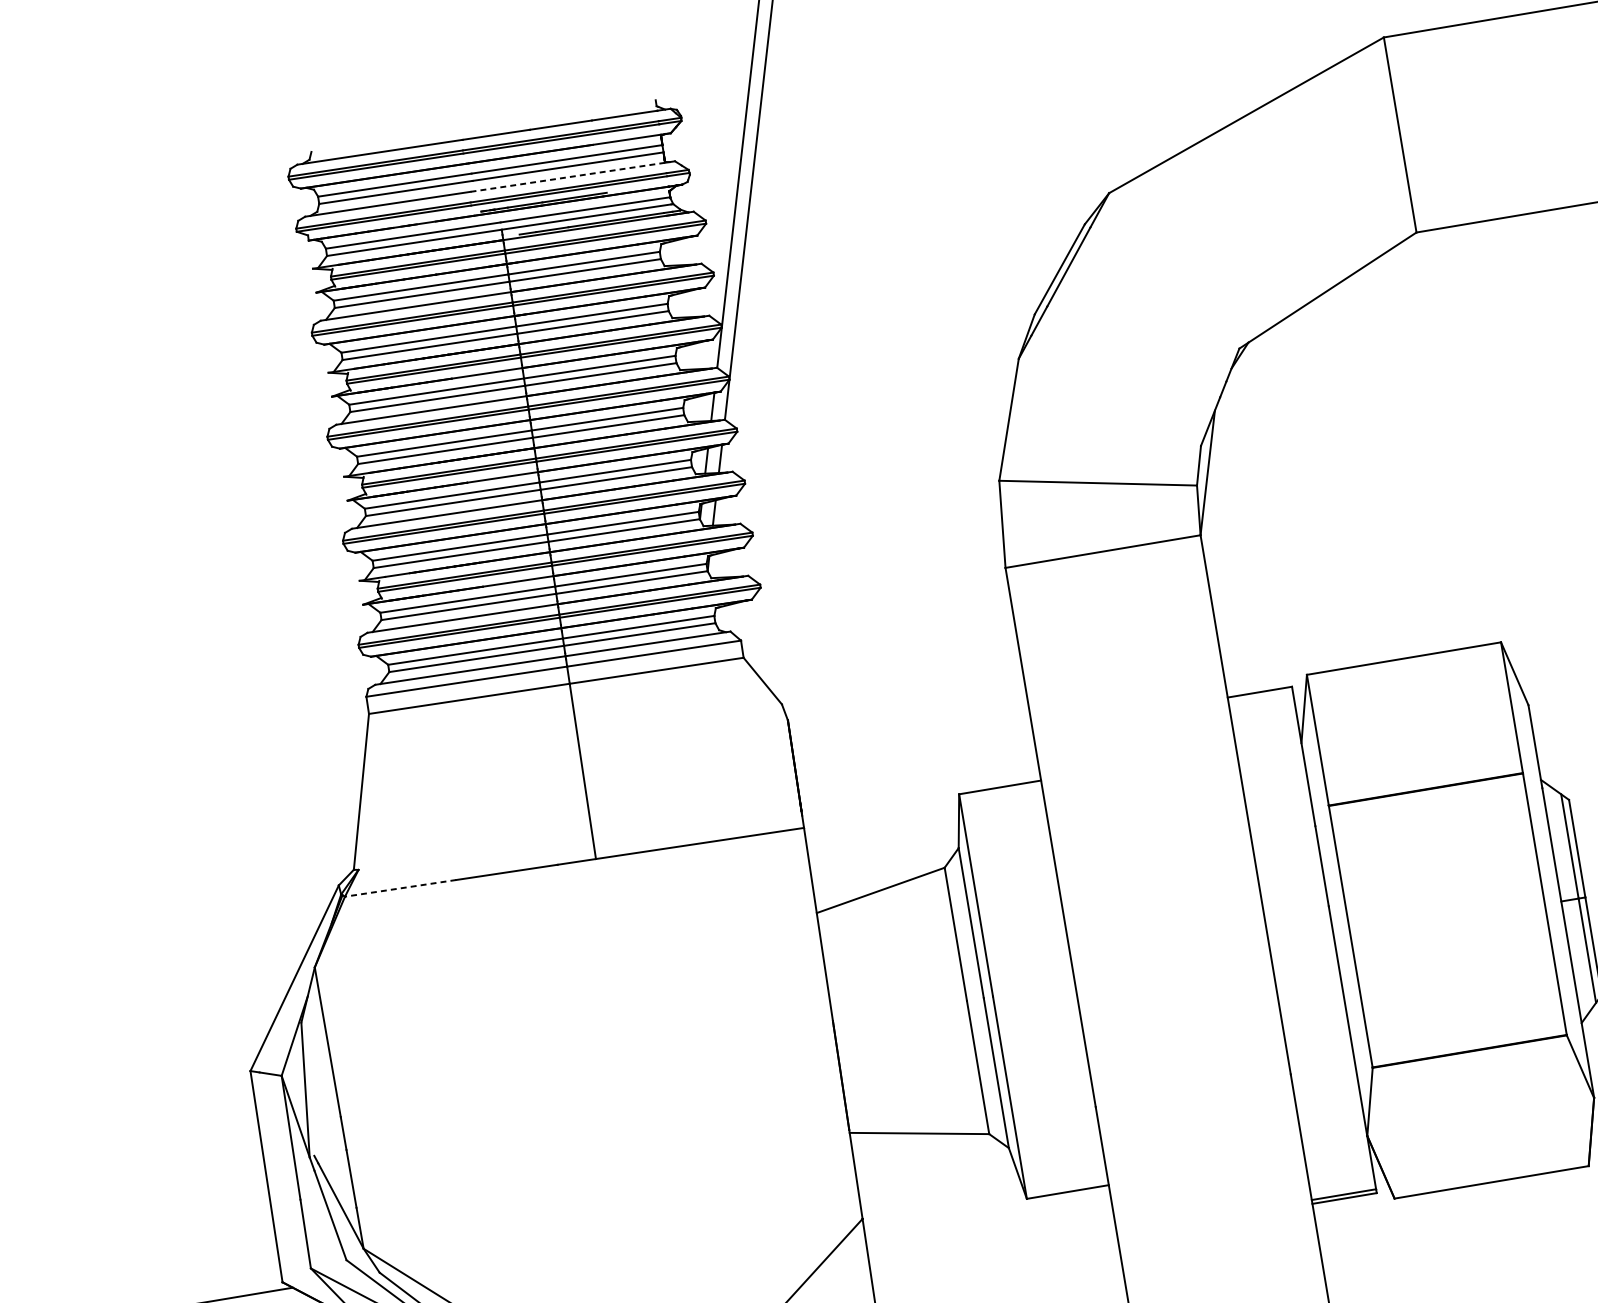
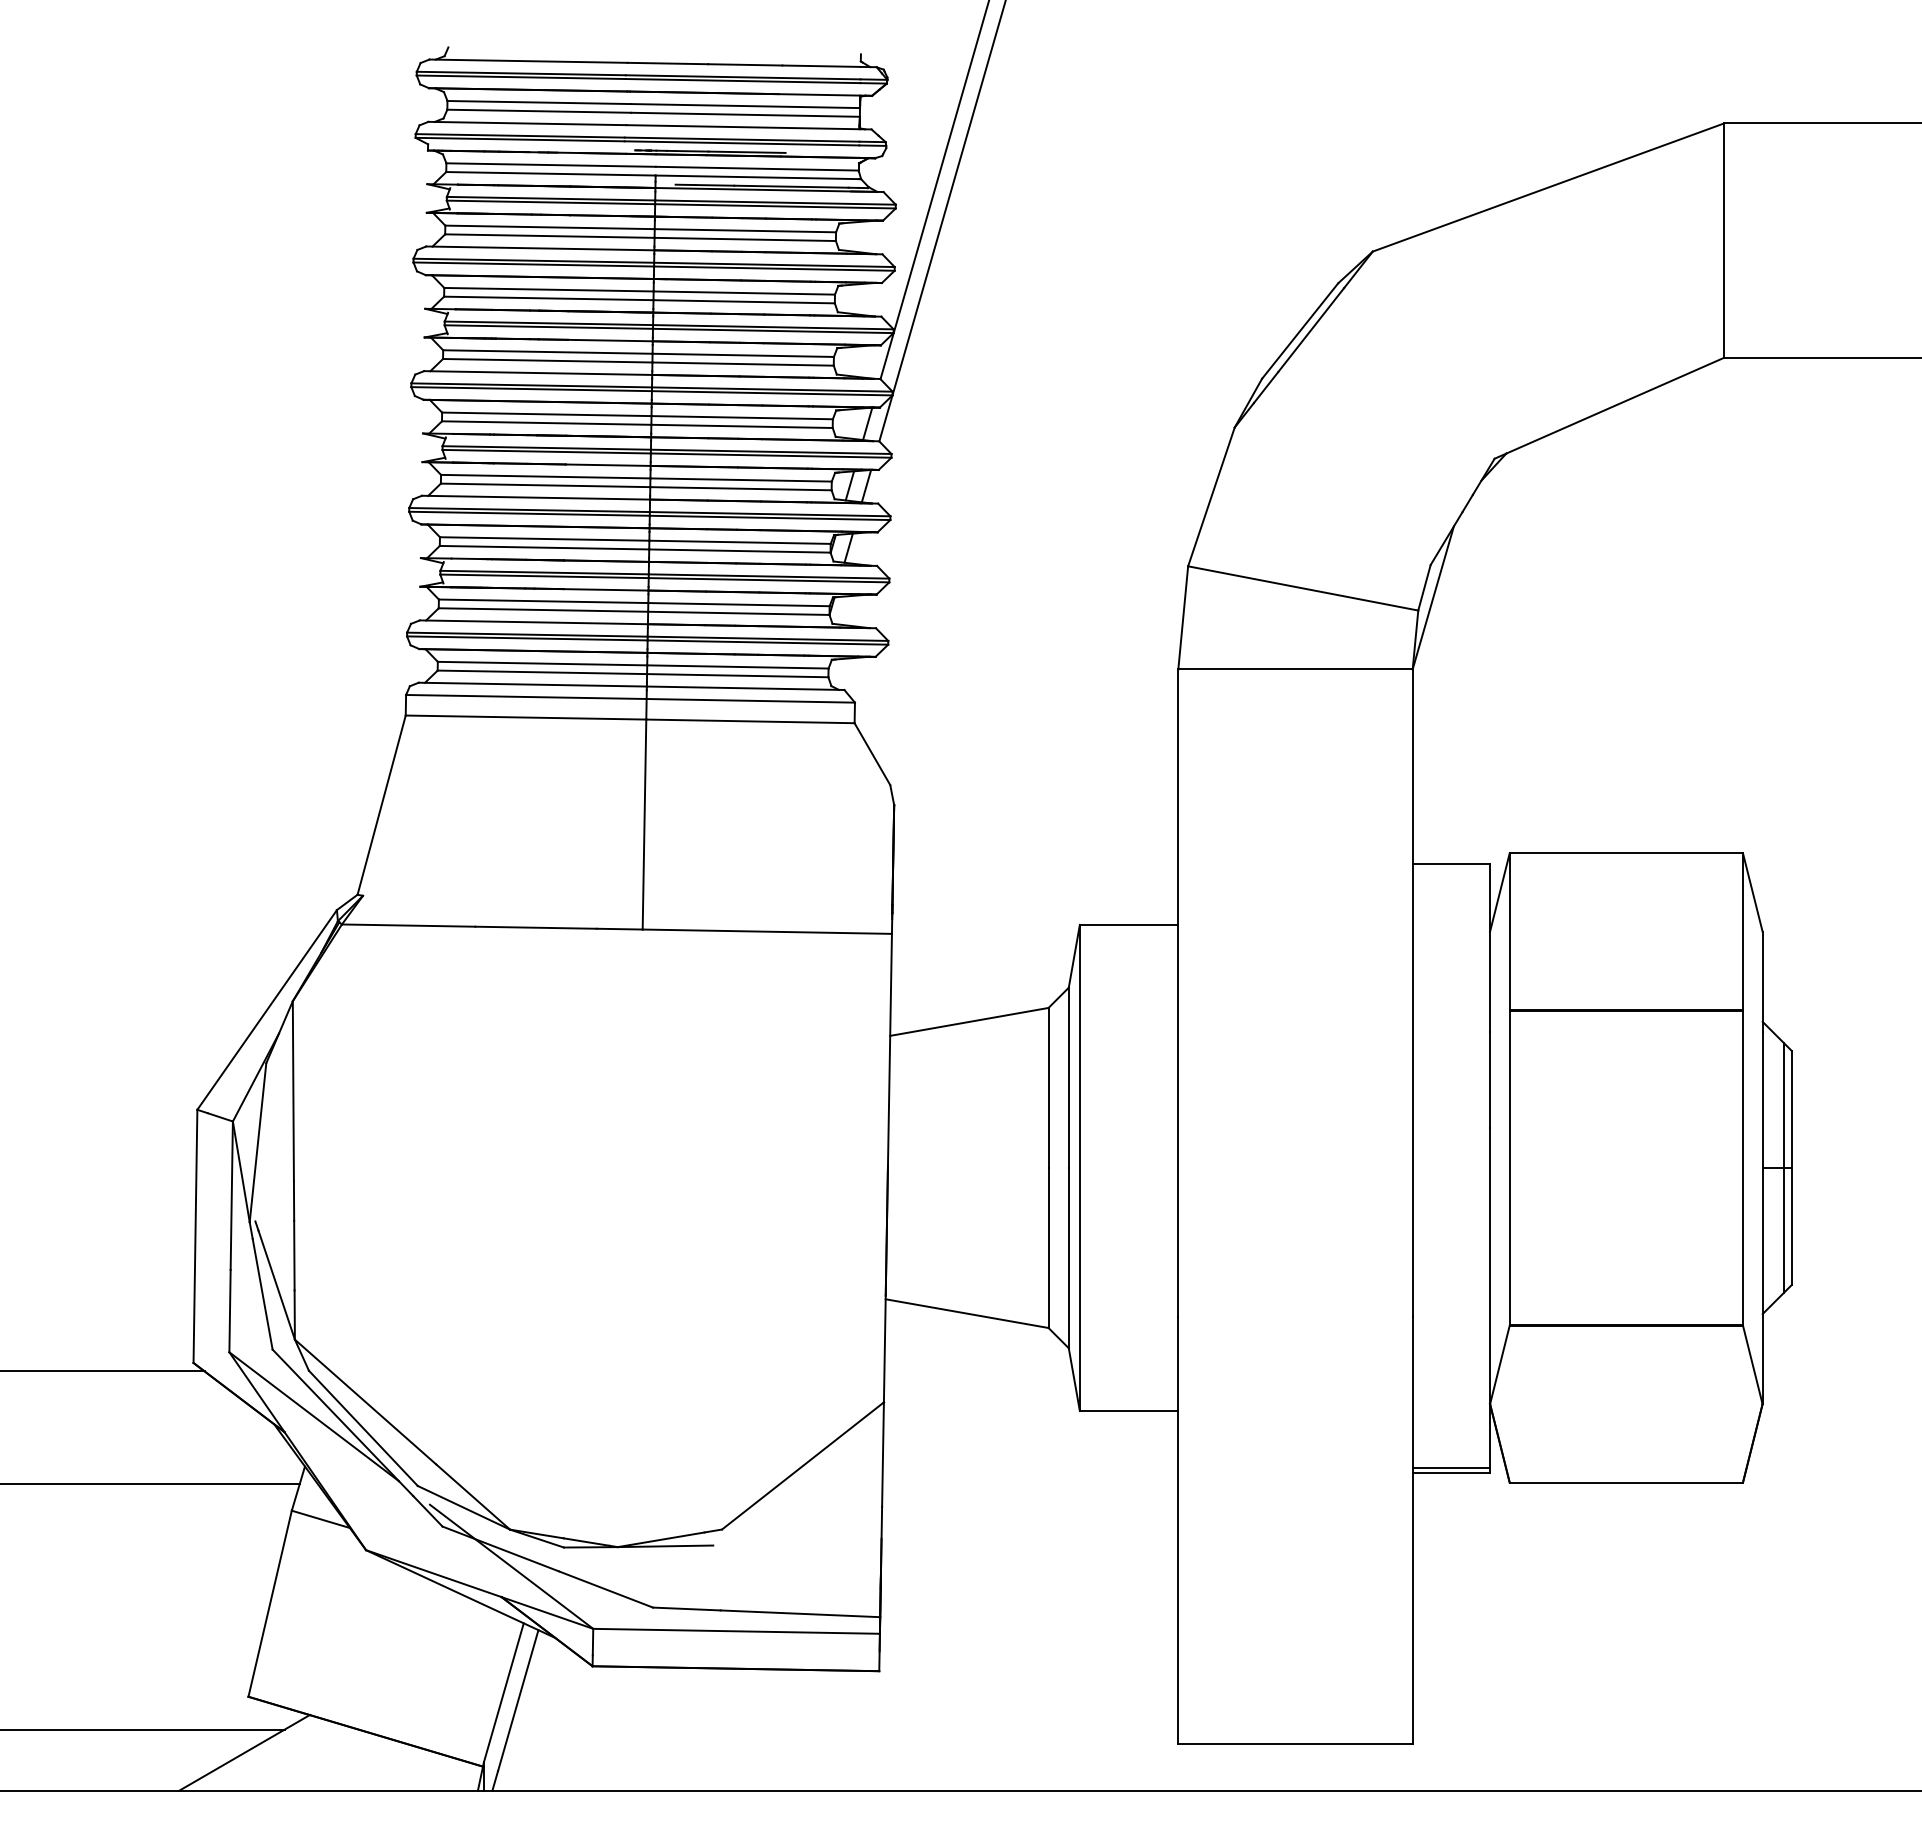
line: (568, 177) -> (743, 127), dashed -> solid
line: (400, 888) -> (408, 925), dashed -> solid

